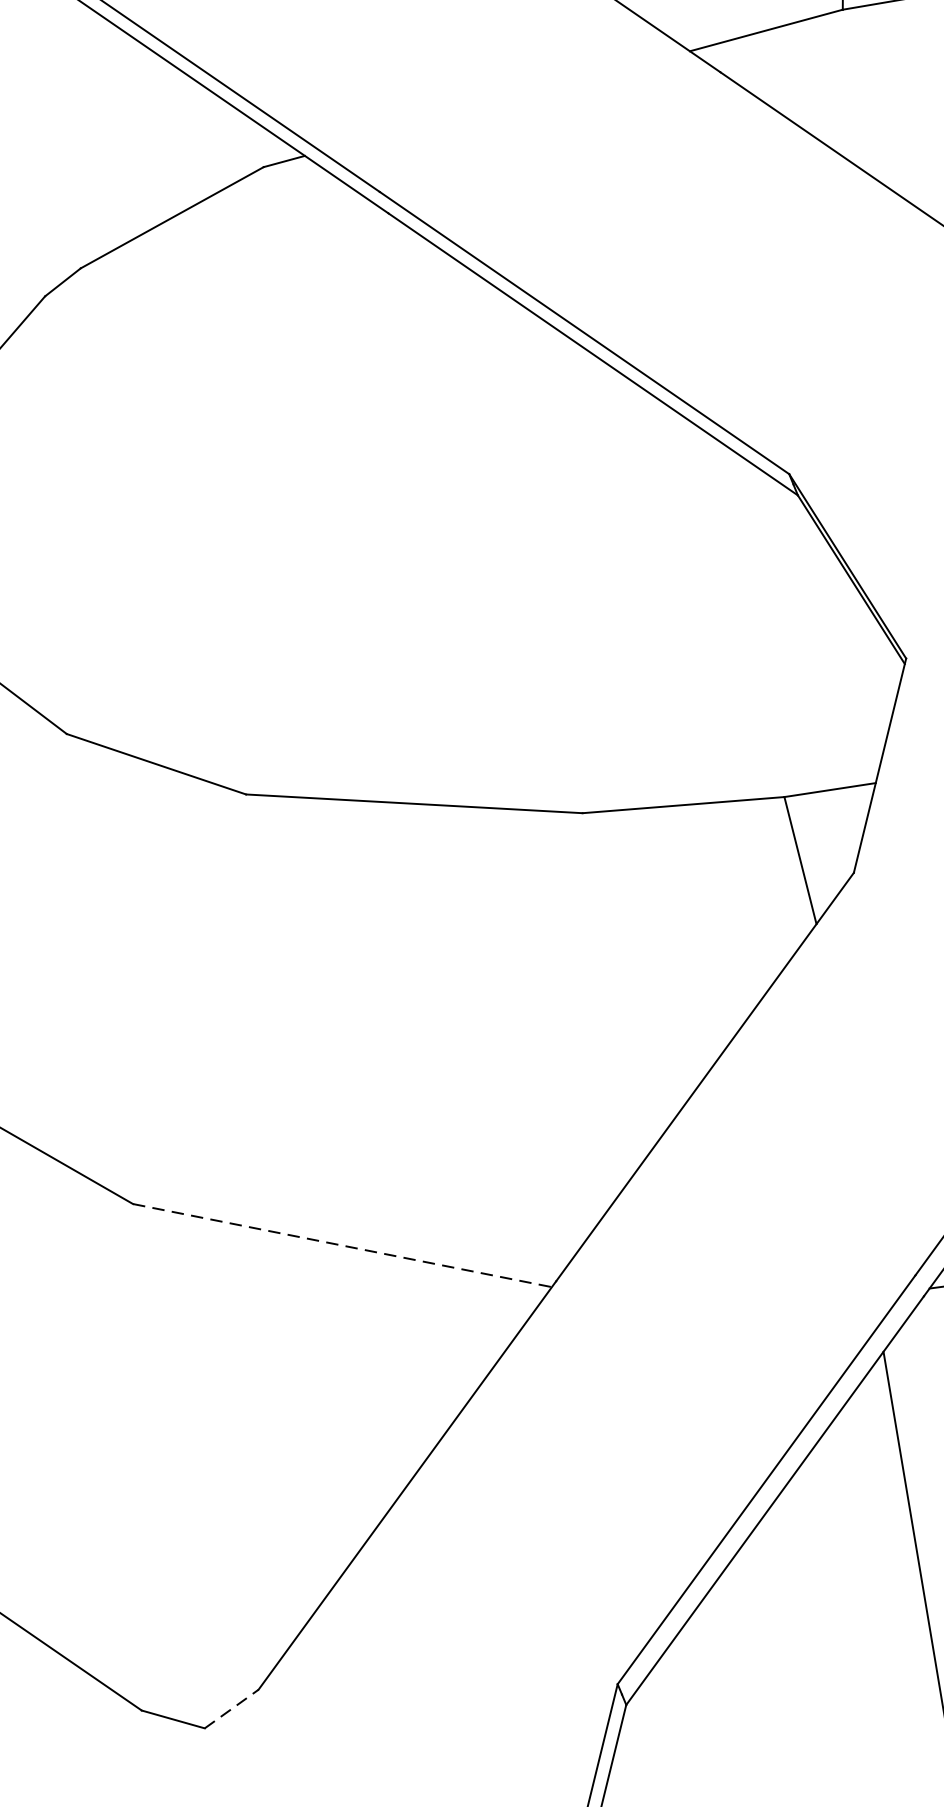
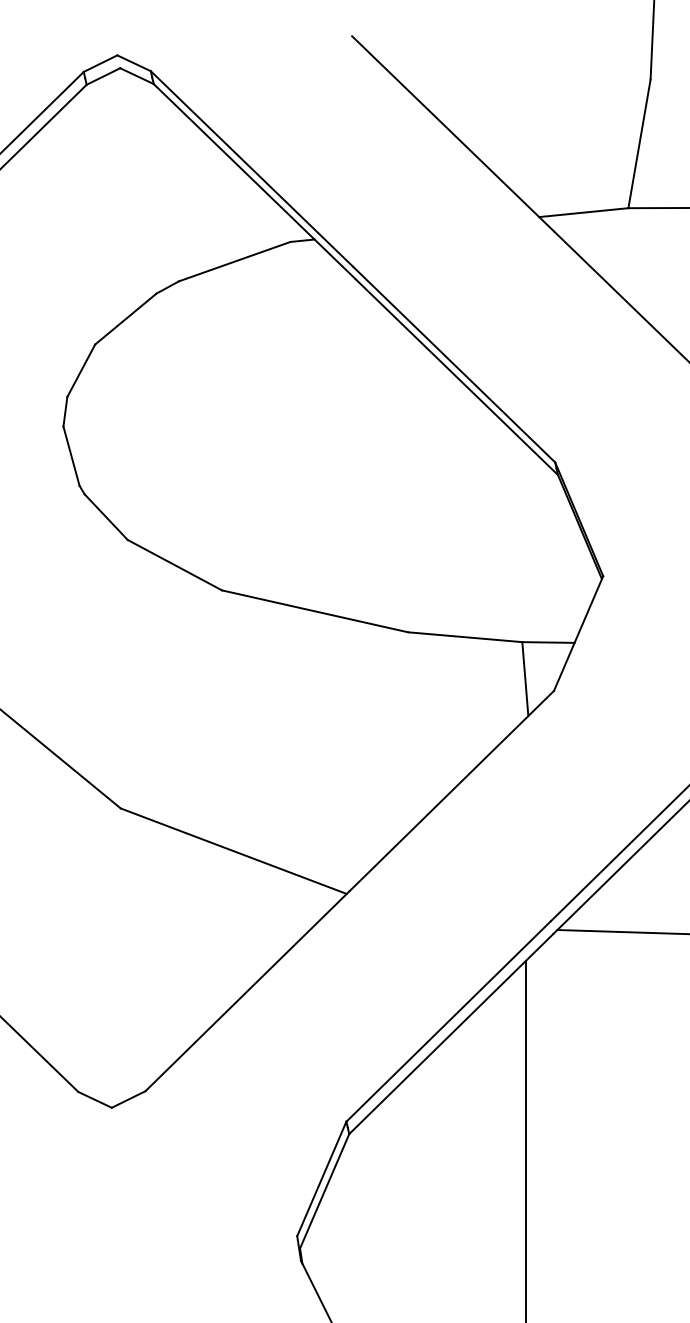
line: (342, 1246) -> (233, 851), dashed -> solid
line: (231, 1709) -> (128, 1099), dashed -> solid

